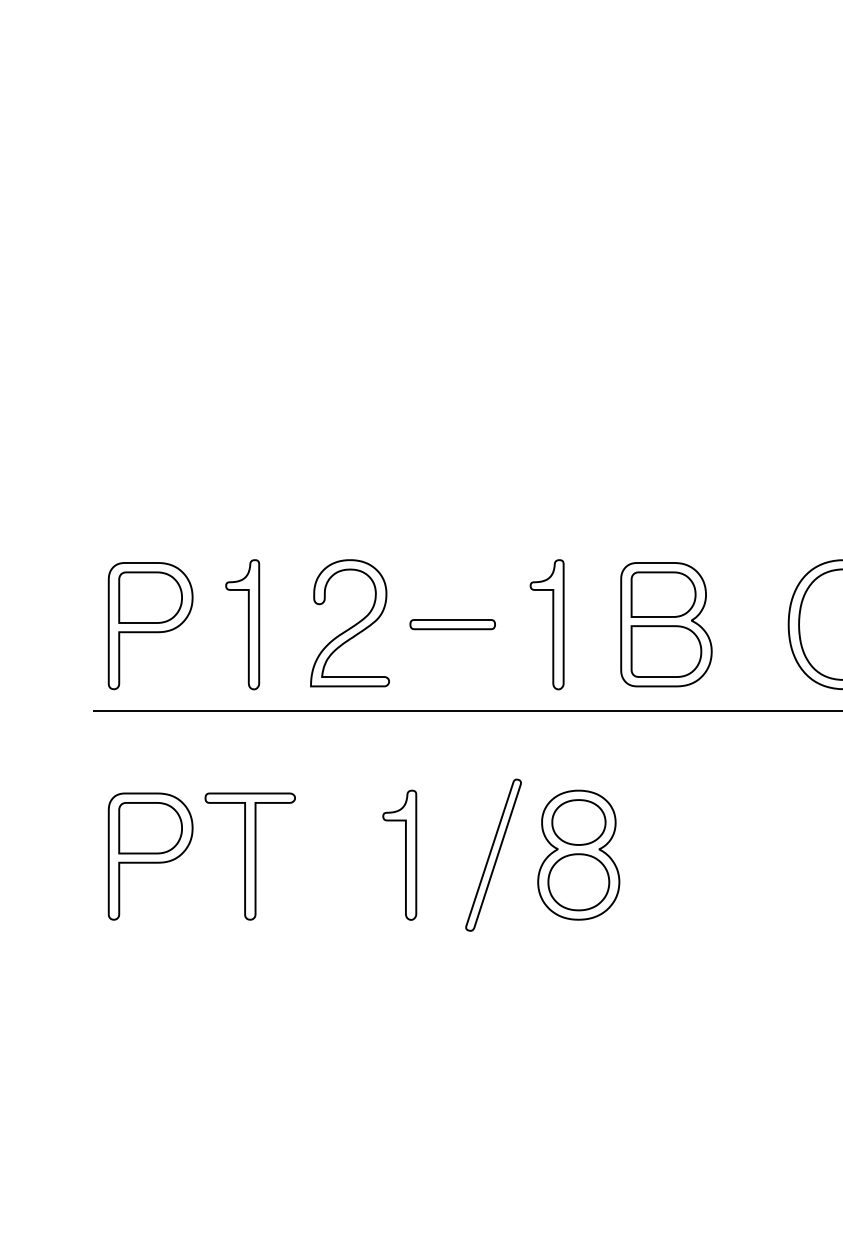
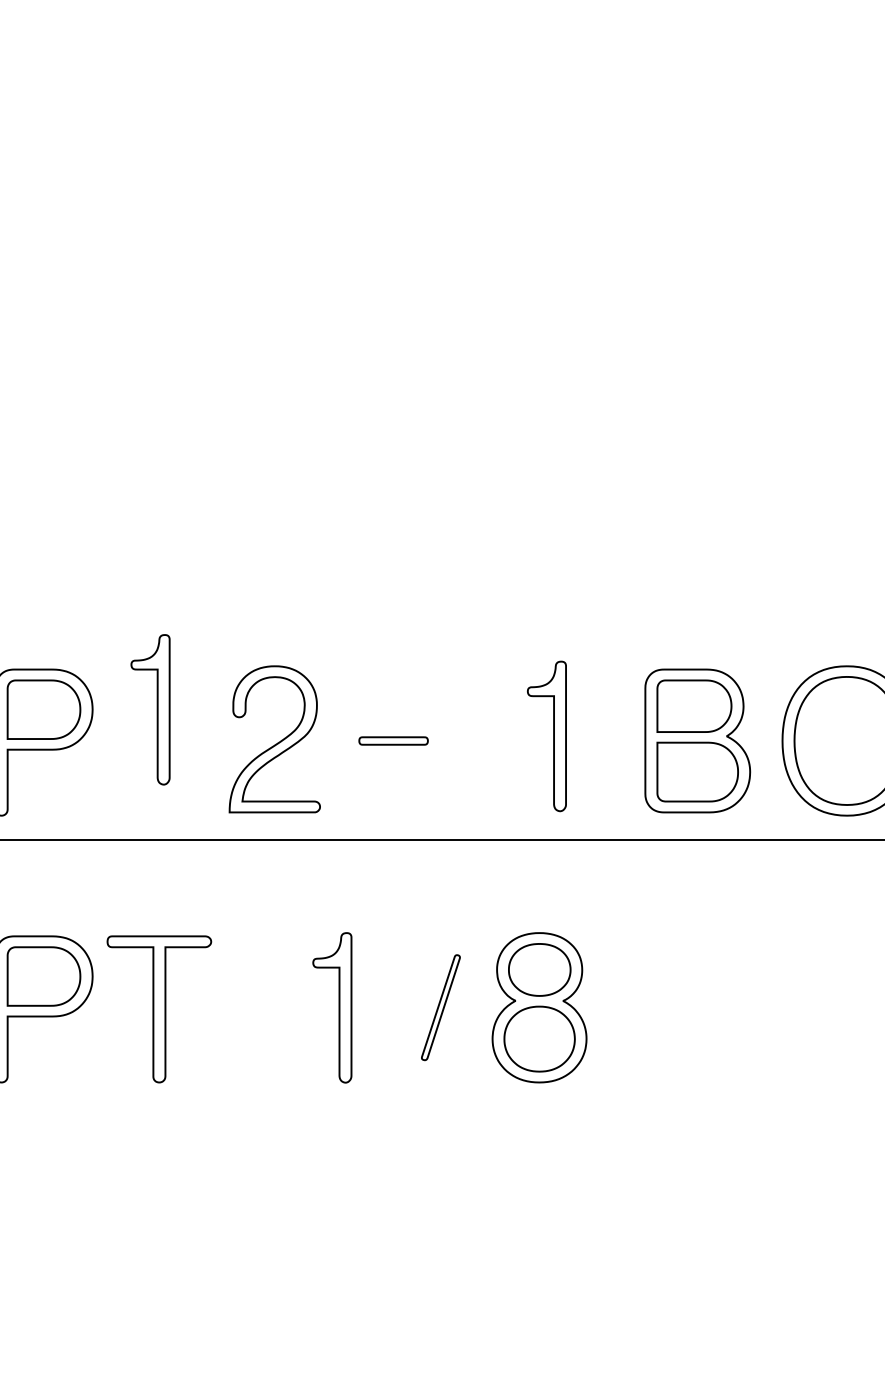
part: (242, 624) -> (150, 709), moved
part: (452, 624) -> (393, 740), size x0.7
part: (546, 624) -> (546, 736), moved
part: (666, 624) -> (697, 740), moved
part: (493, 854) -> (440, 1006), size x0.6

